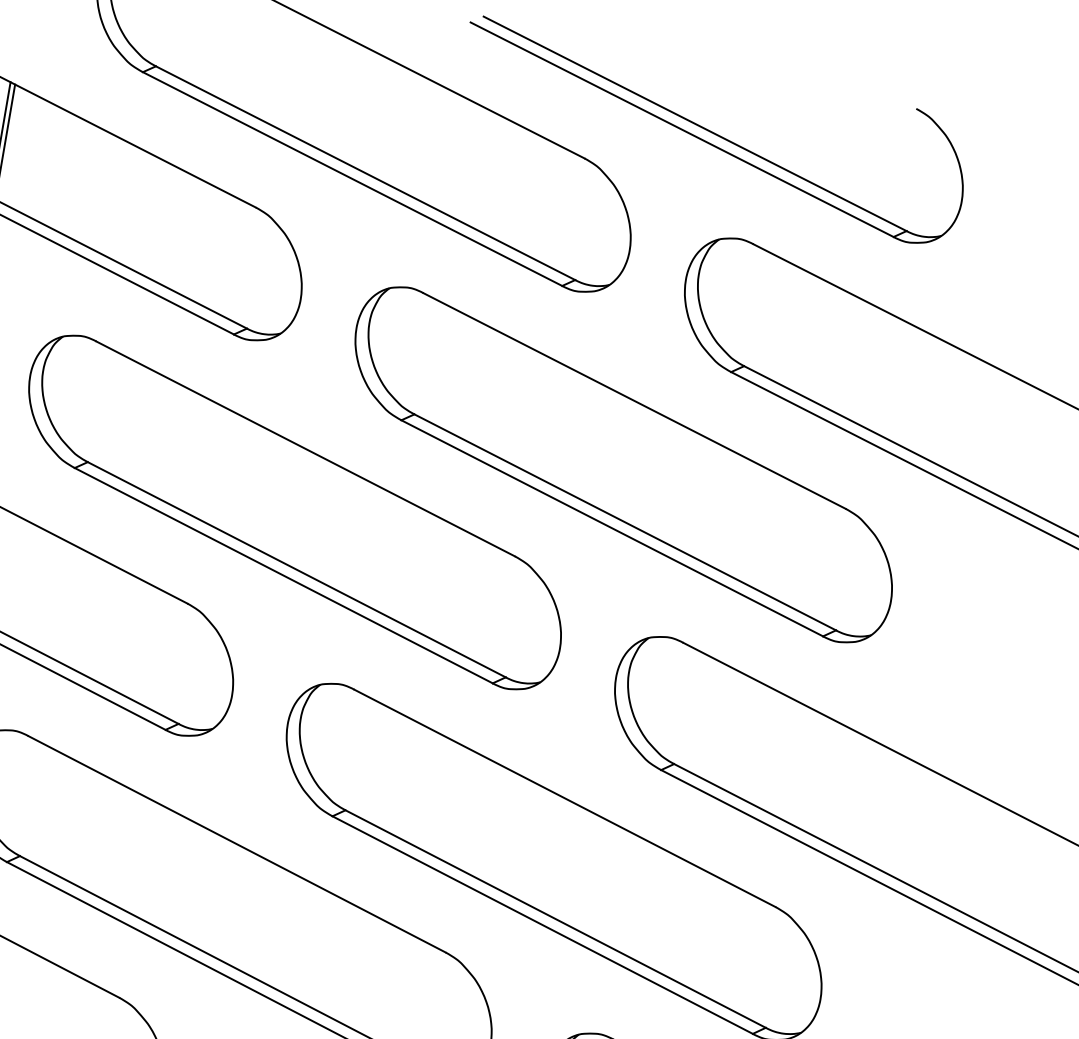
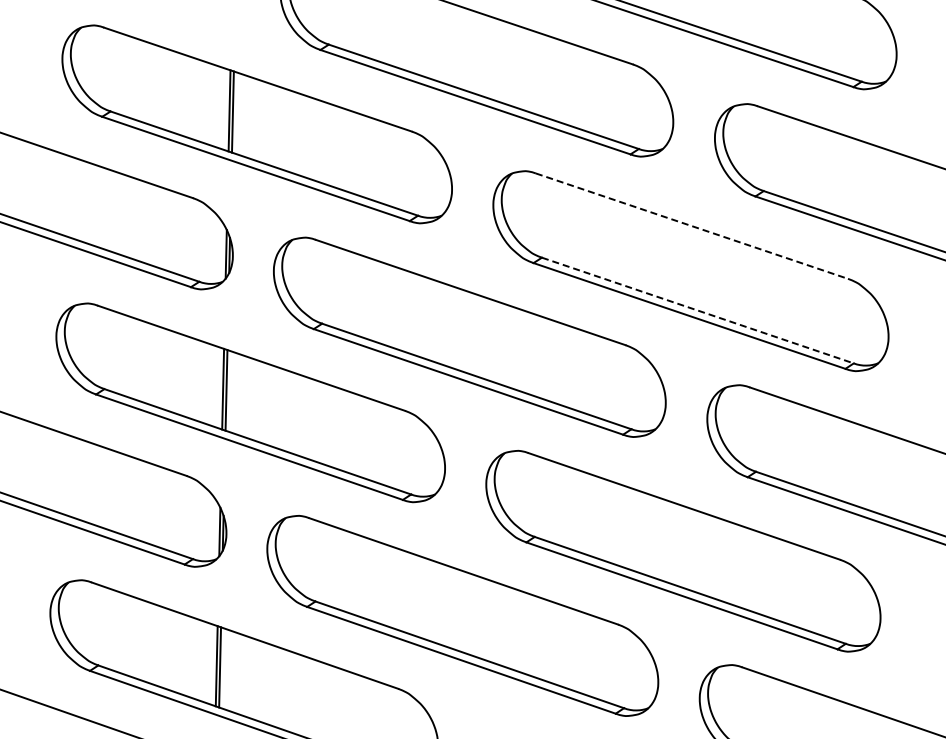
line: (633, 401) -> (691, 226), solid -> dashed
line: (624, 522) -> (697, 310), solid -> dashed

